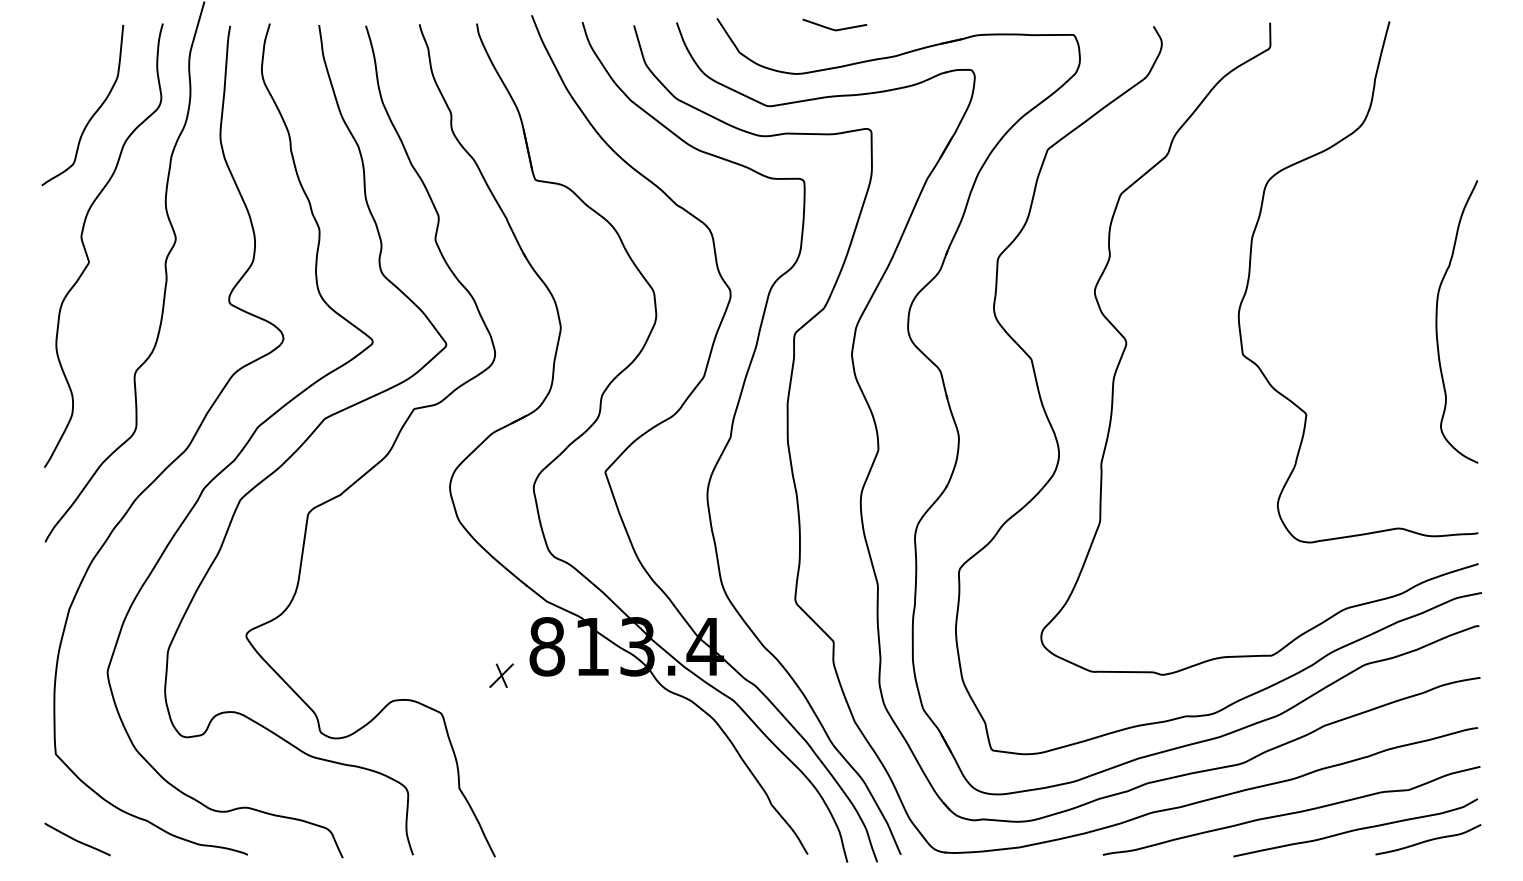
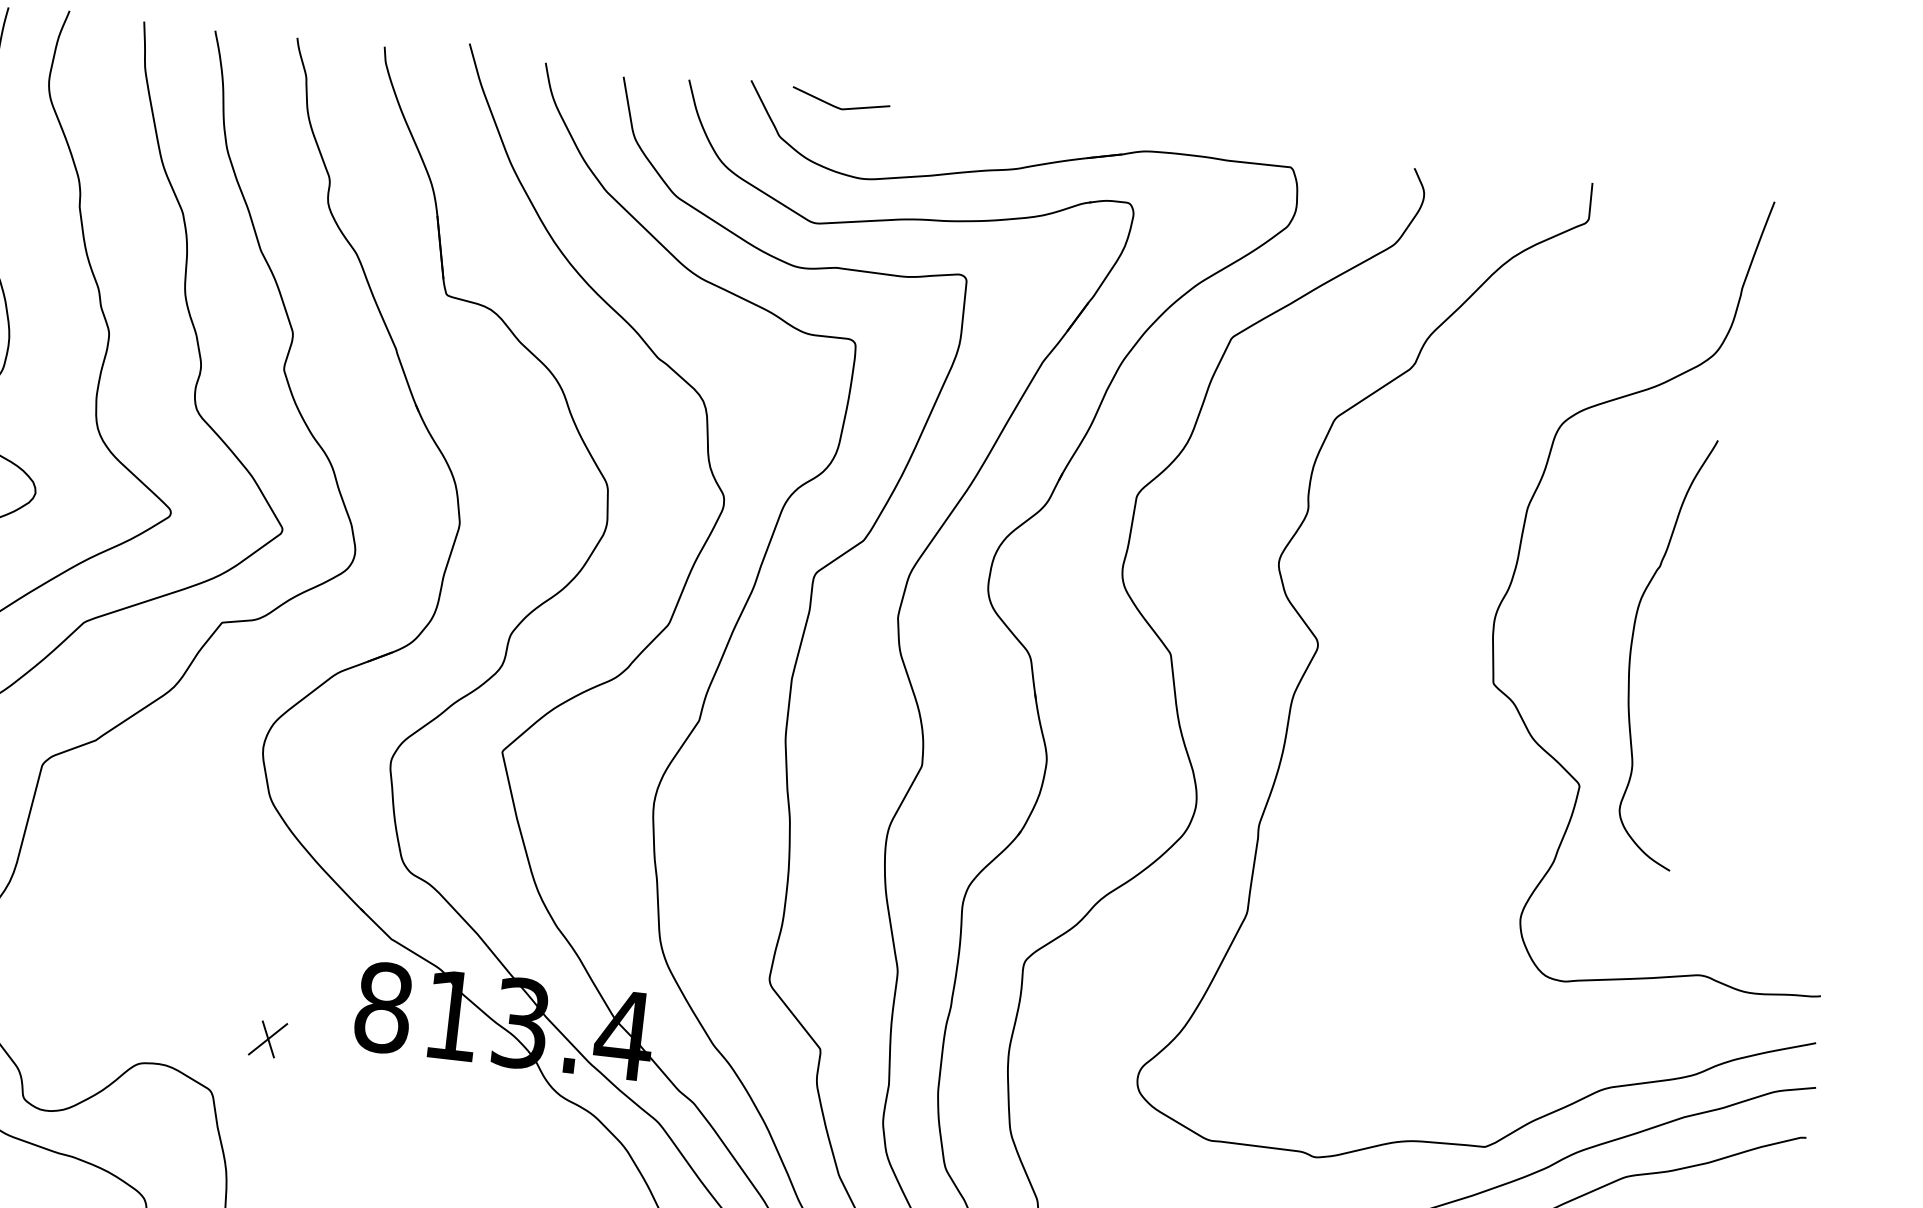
curve: (833, 28) -> (838, 105), moved
curve: (1437, 321) -> (1632, 648), moved
part: (501, 675) -> (267, 1038), moved

